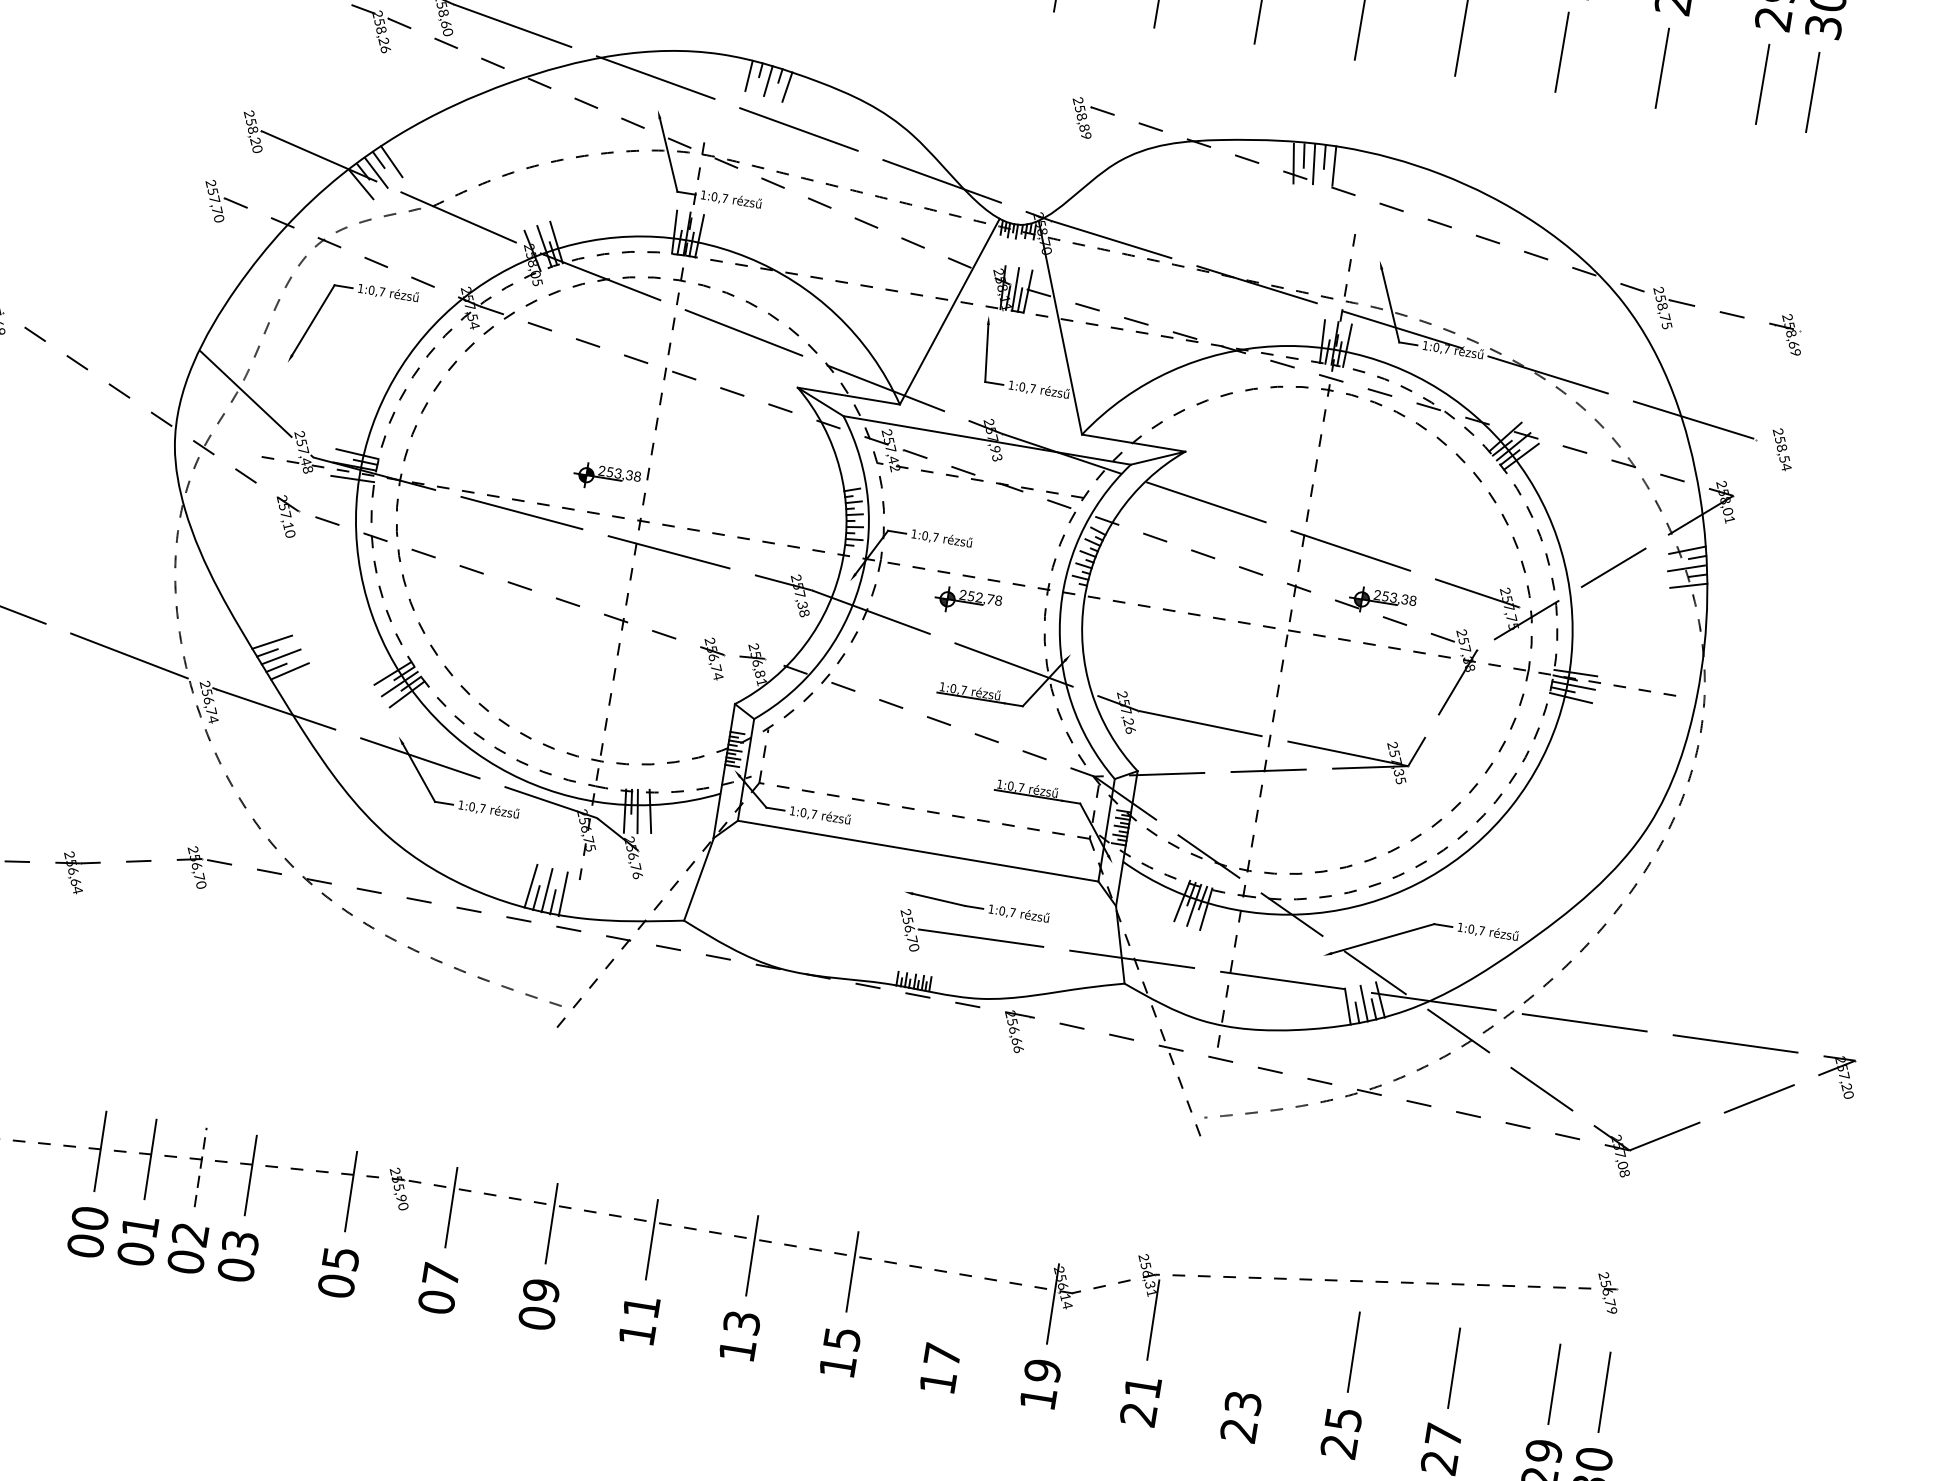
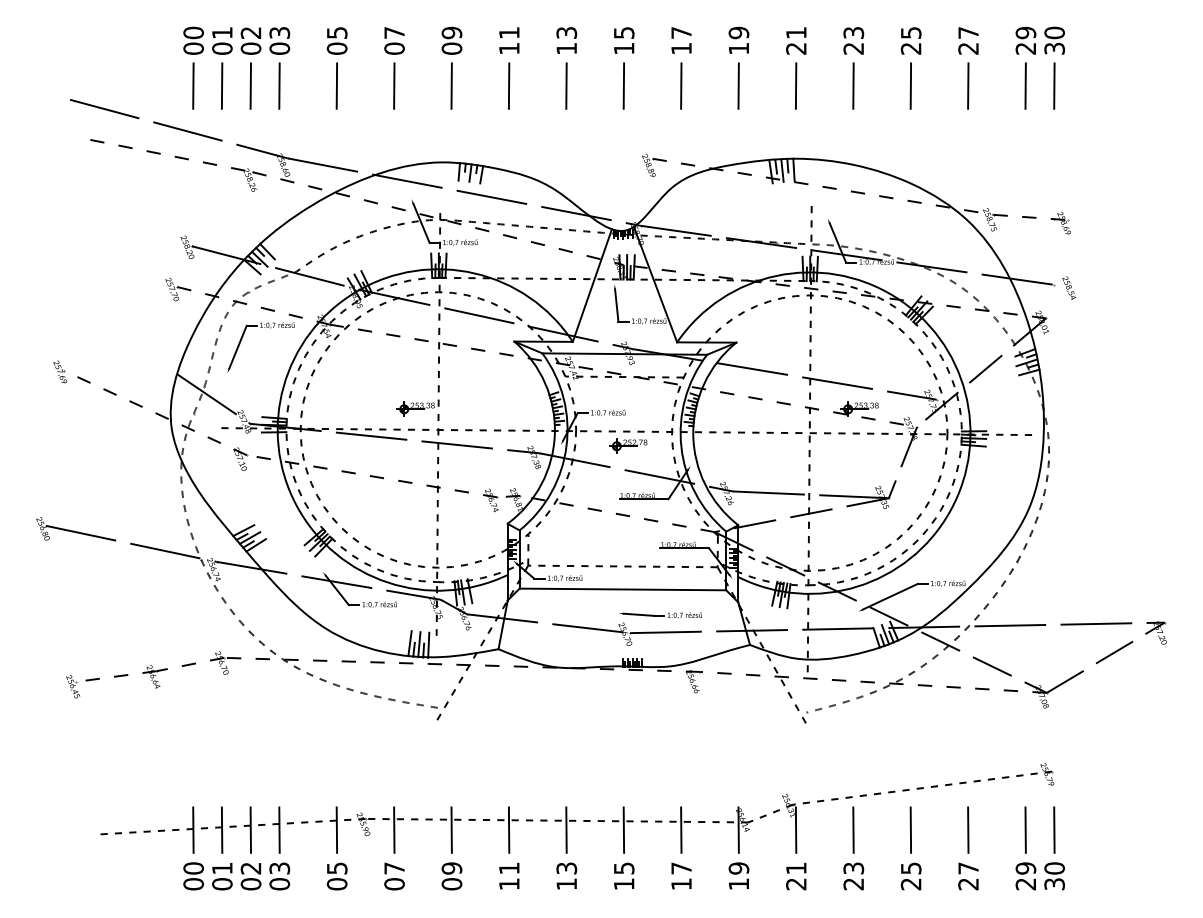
line: (778, 889) -> (548, 623), added
line: (200, 1168) -> (250, 830), dashed -> solid
line: (953, 1286) -> (681, 829), added
line: (1253, 1335) -> (853, 829), added

